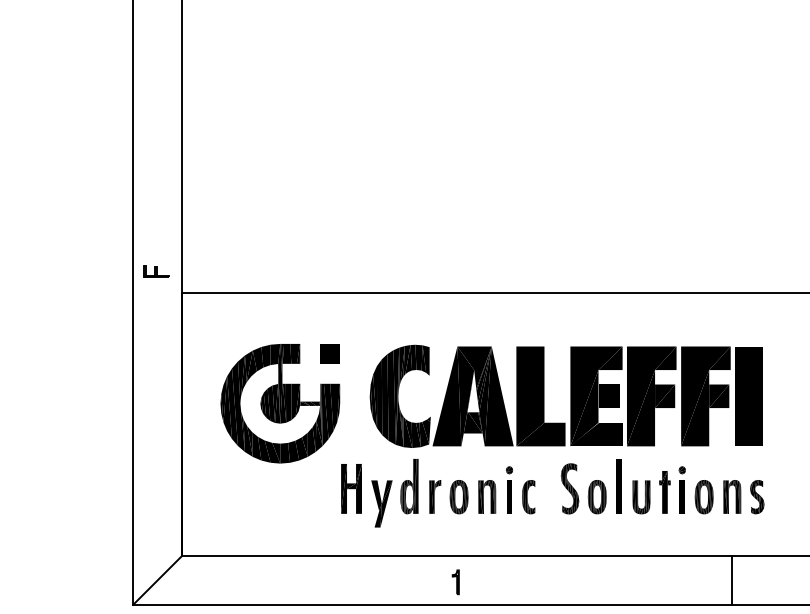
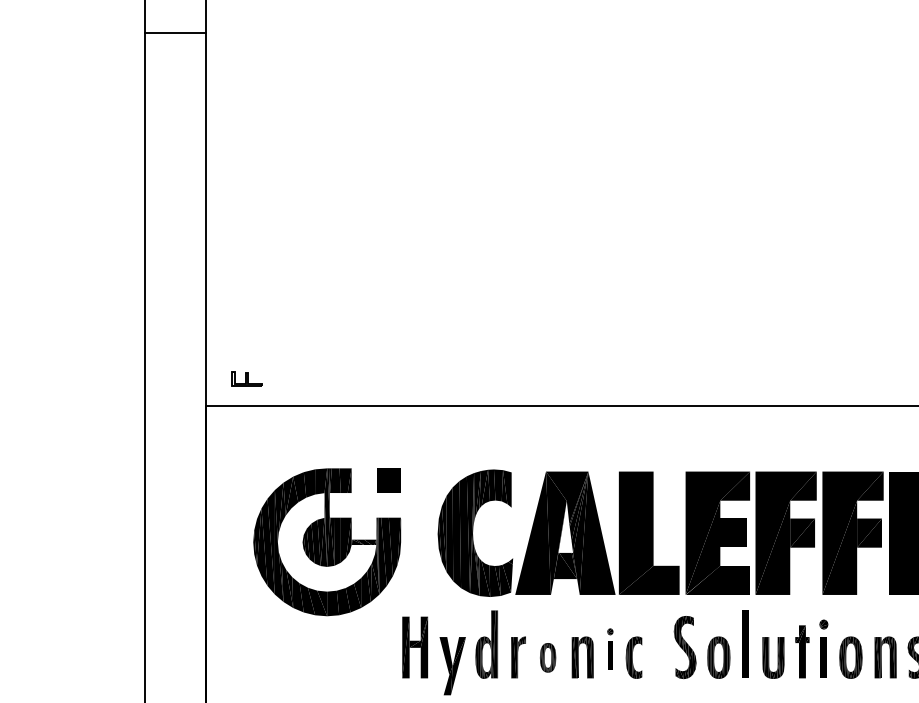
part: (156, 271) -> (247, 378), moved
part: (509, 489) -> (610, 648), size x0.7
part: (458, 497) -> (547, 658), size x0.7

